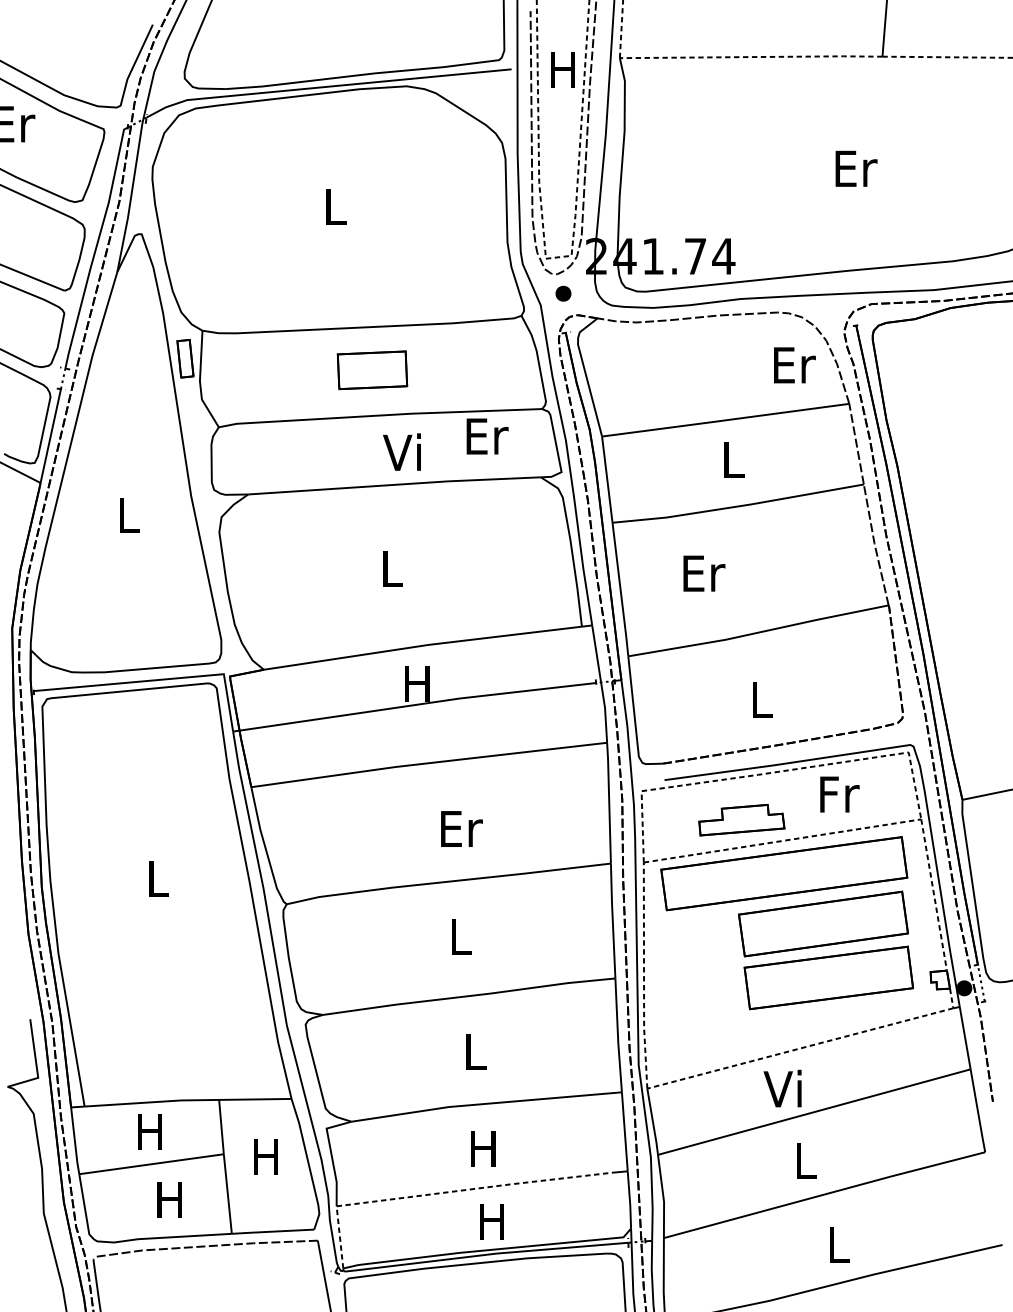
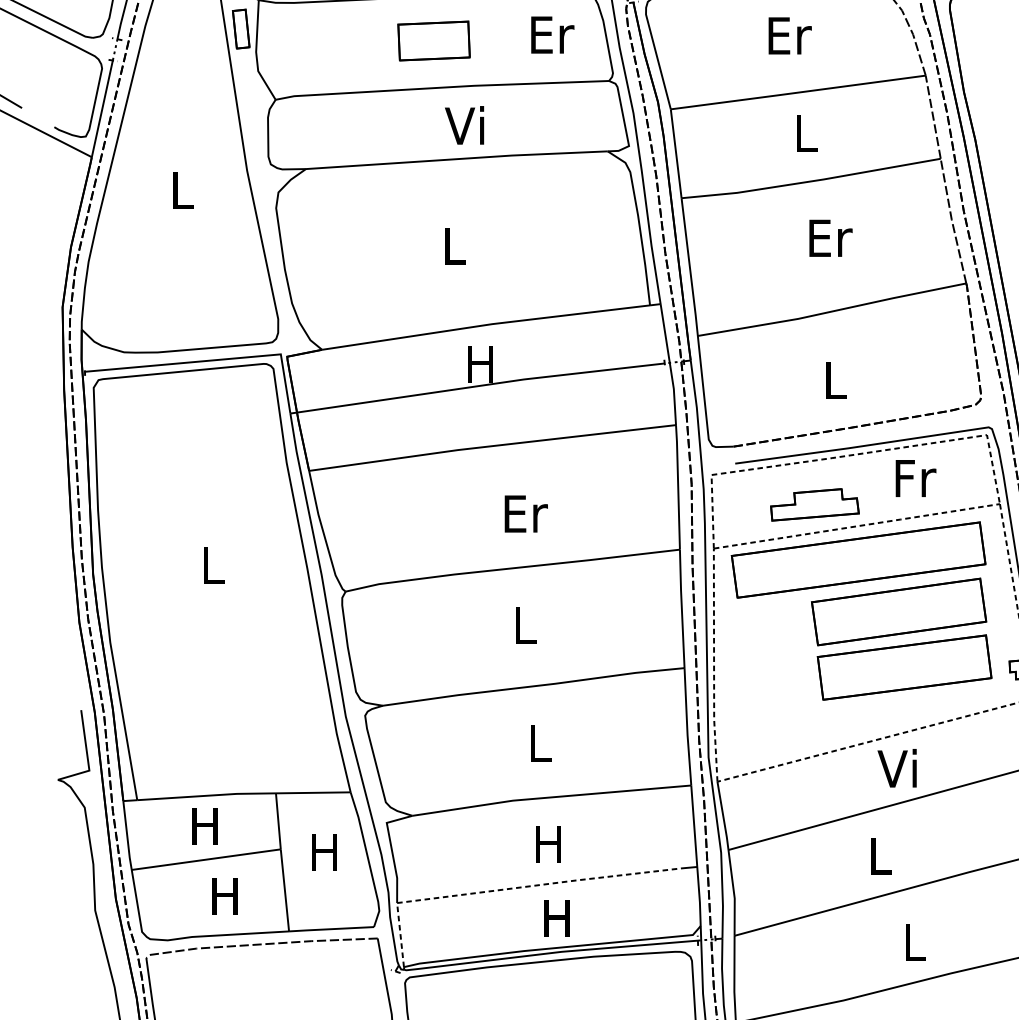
text: (794, 365) -> (789, 36), moved
text: (487, 436) -> (552, 35), moved
text: (704, 573) -> (831, 238), moved
text: (782, 1088) -> (897, 768), moved

